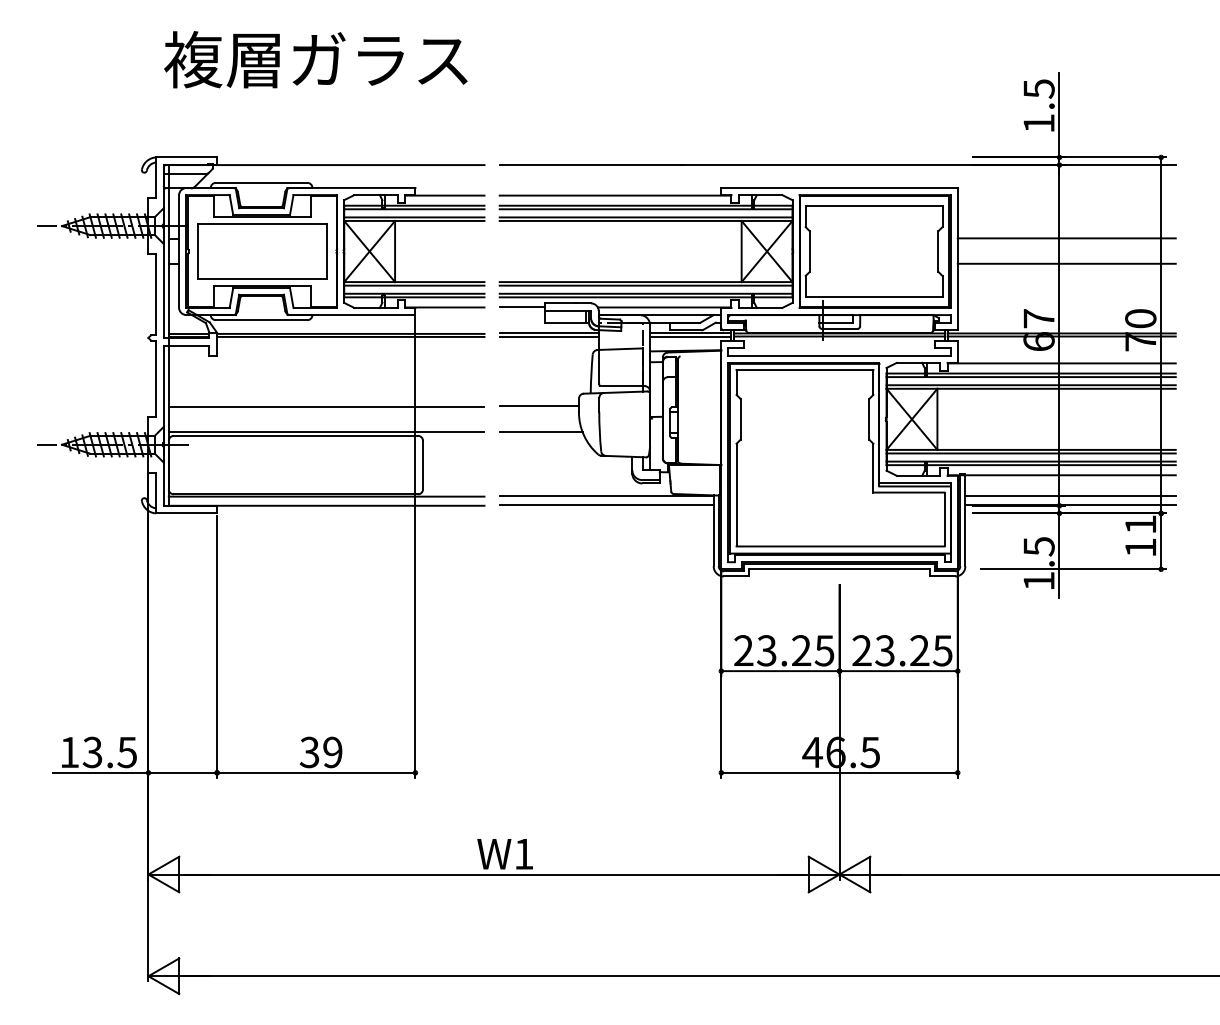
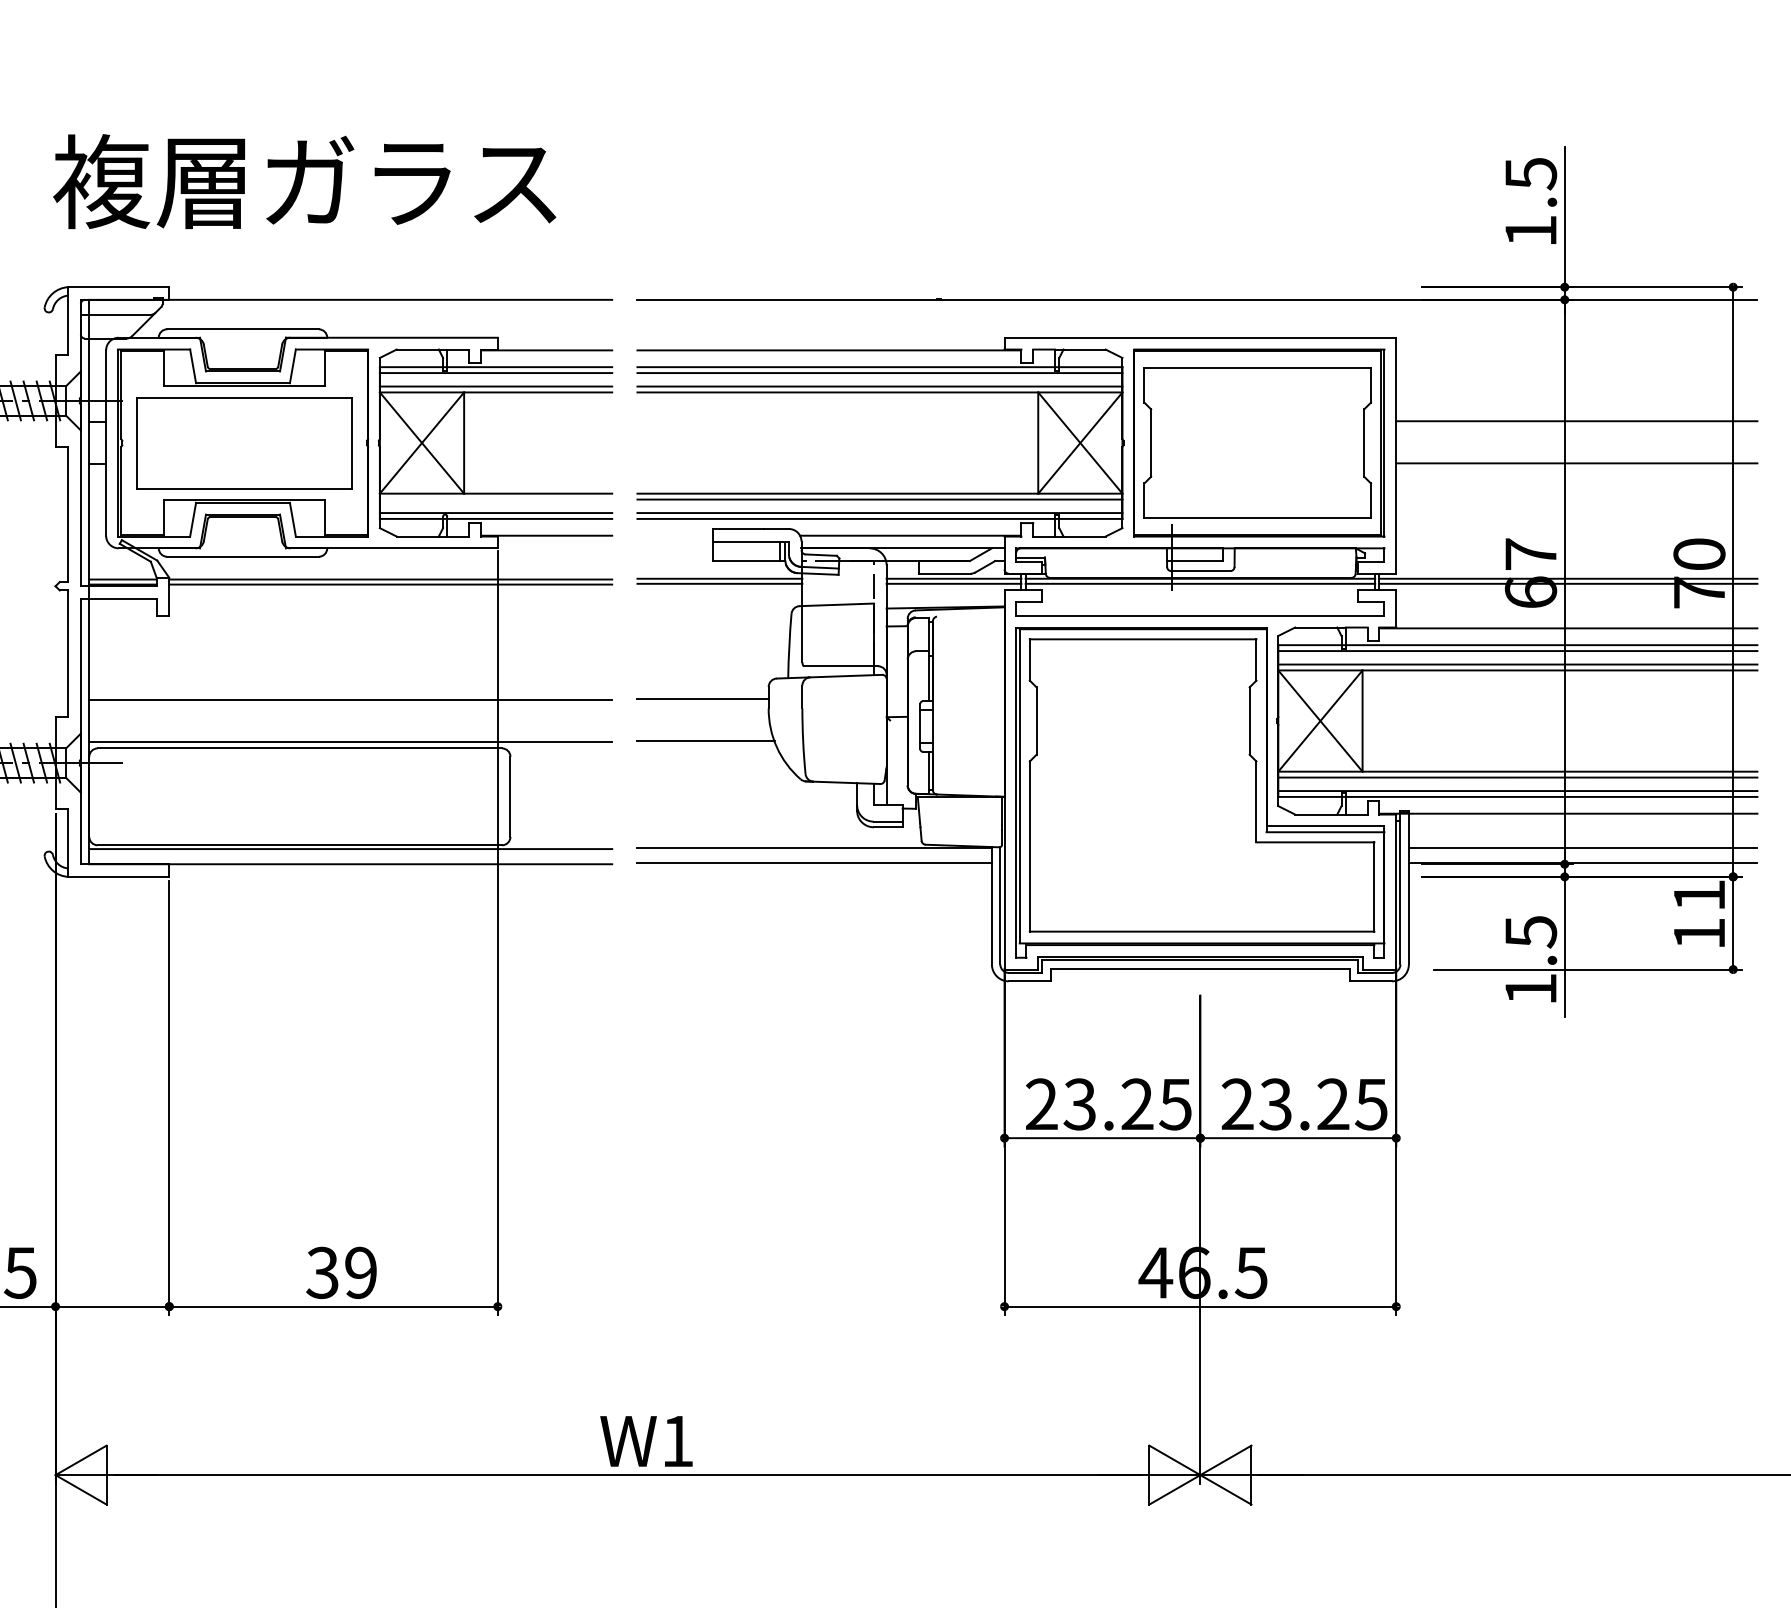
text: (315, 59) -> (304, 181), moved
line: (414, 285) -> (496, 499), removed
line: (522, 307) -> (675, 535), removed

